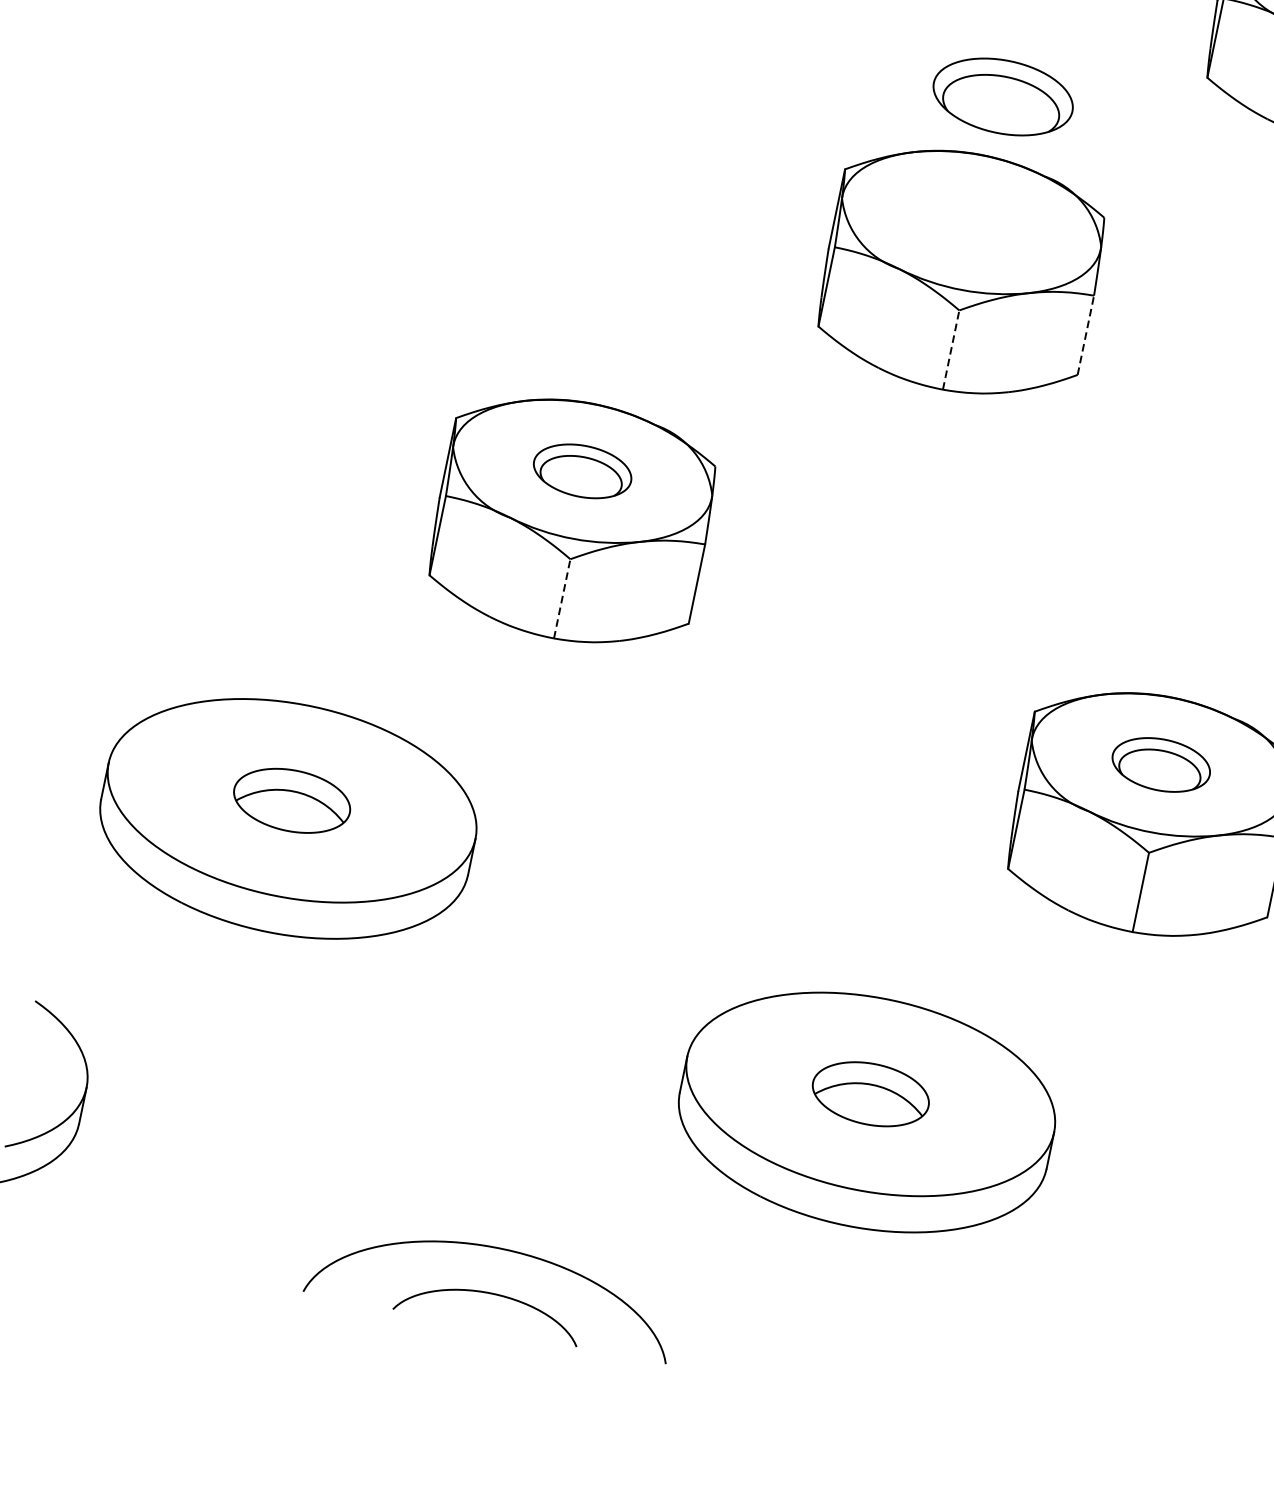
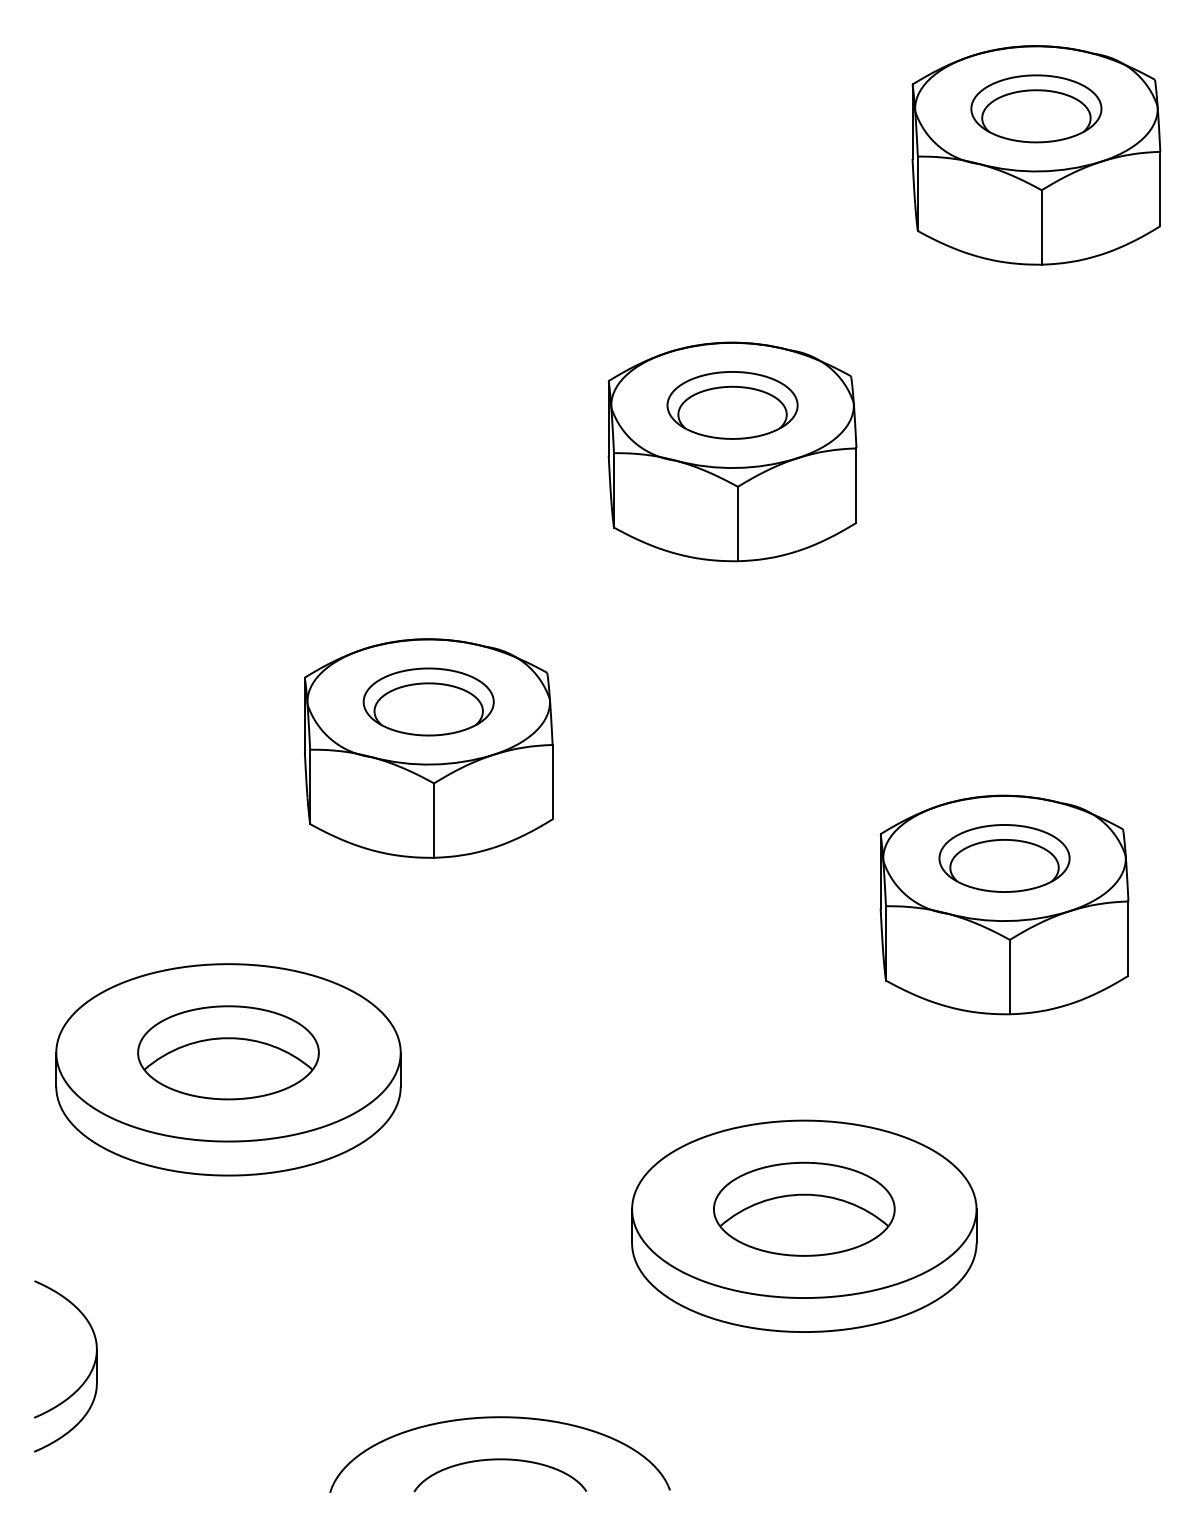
part: (1003, 97) -> (732, 405), moved
line: (1085, 335) -> (856, 485), dashed -> solid
line: (950, 349) -> (737, 523), dashed -> solid
part: (582, 470) -> (428, 701), size x1.43
line: (562, 598) -> (434, 820), dashed -> solid
part: (1161, 764) -> (1004, 858), size x1.43
part: (292, 800) -> (228, 1052), size x1.67
part: (871, 1093) -> (804, 1208), size x1.67

